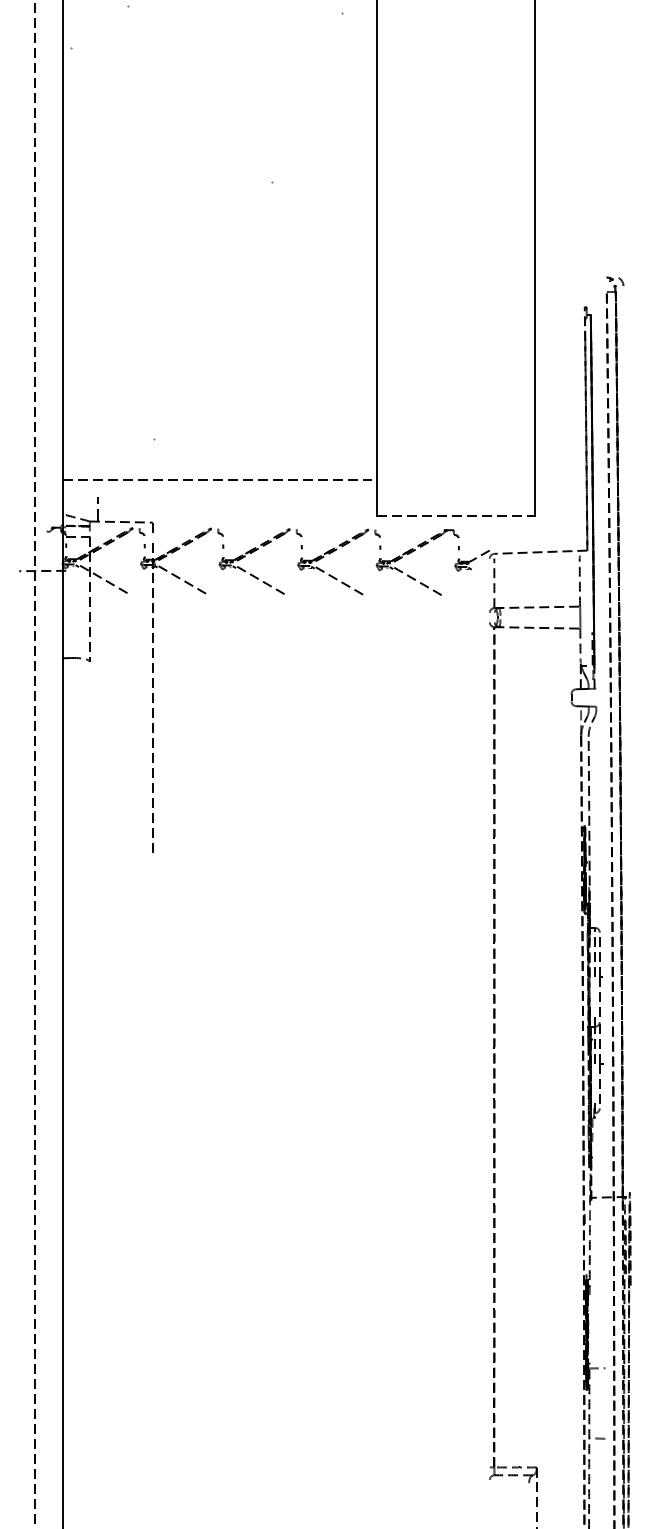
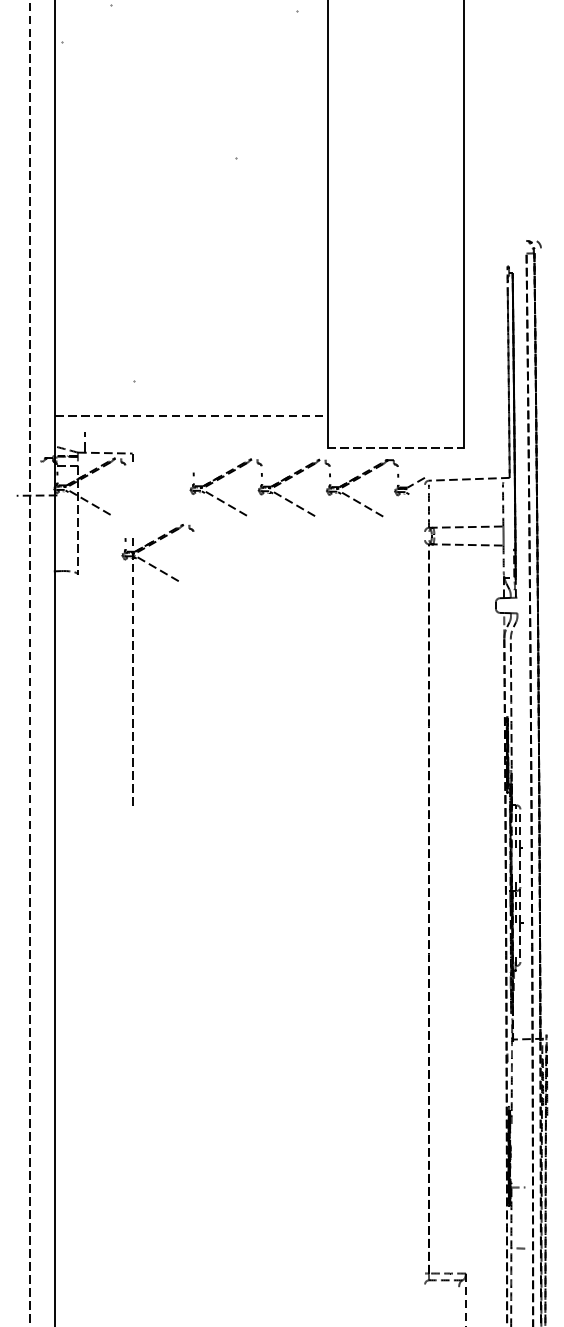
part: (153, 687) -> (133, 662), moved

